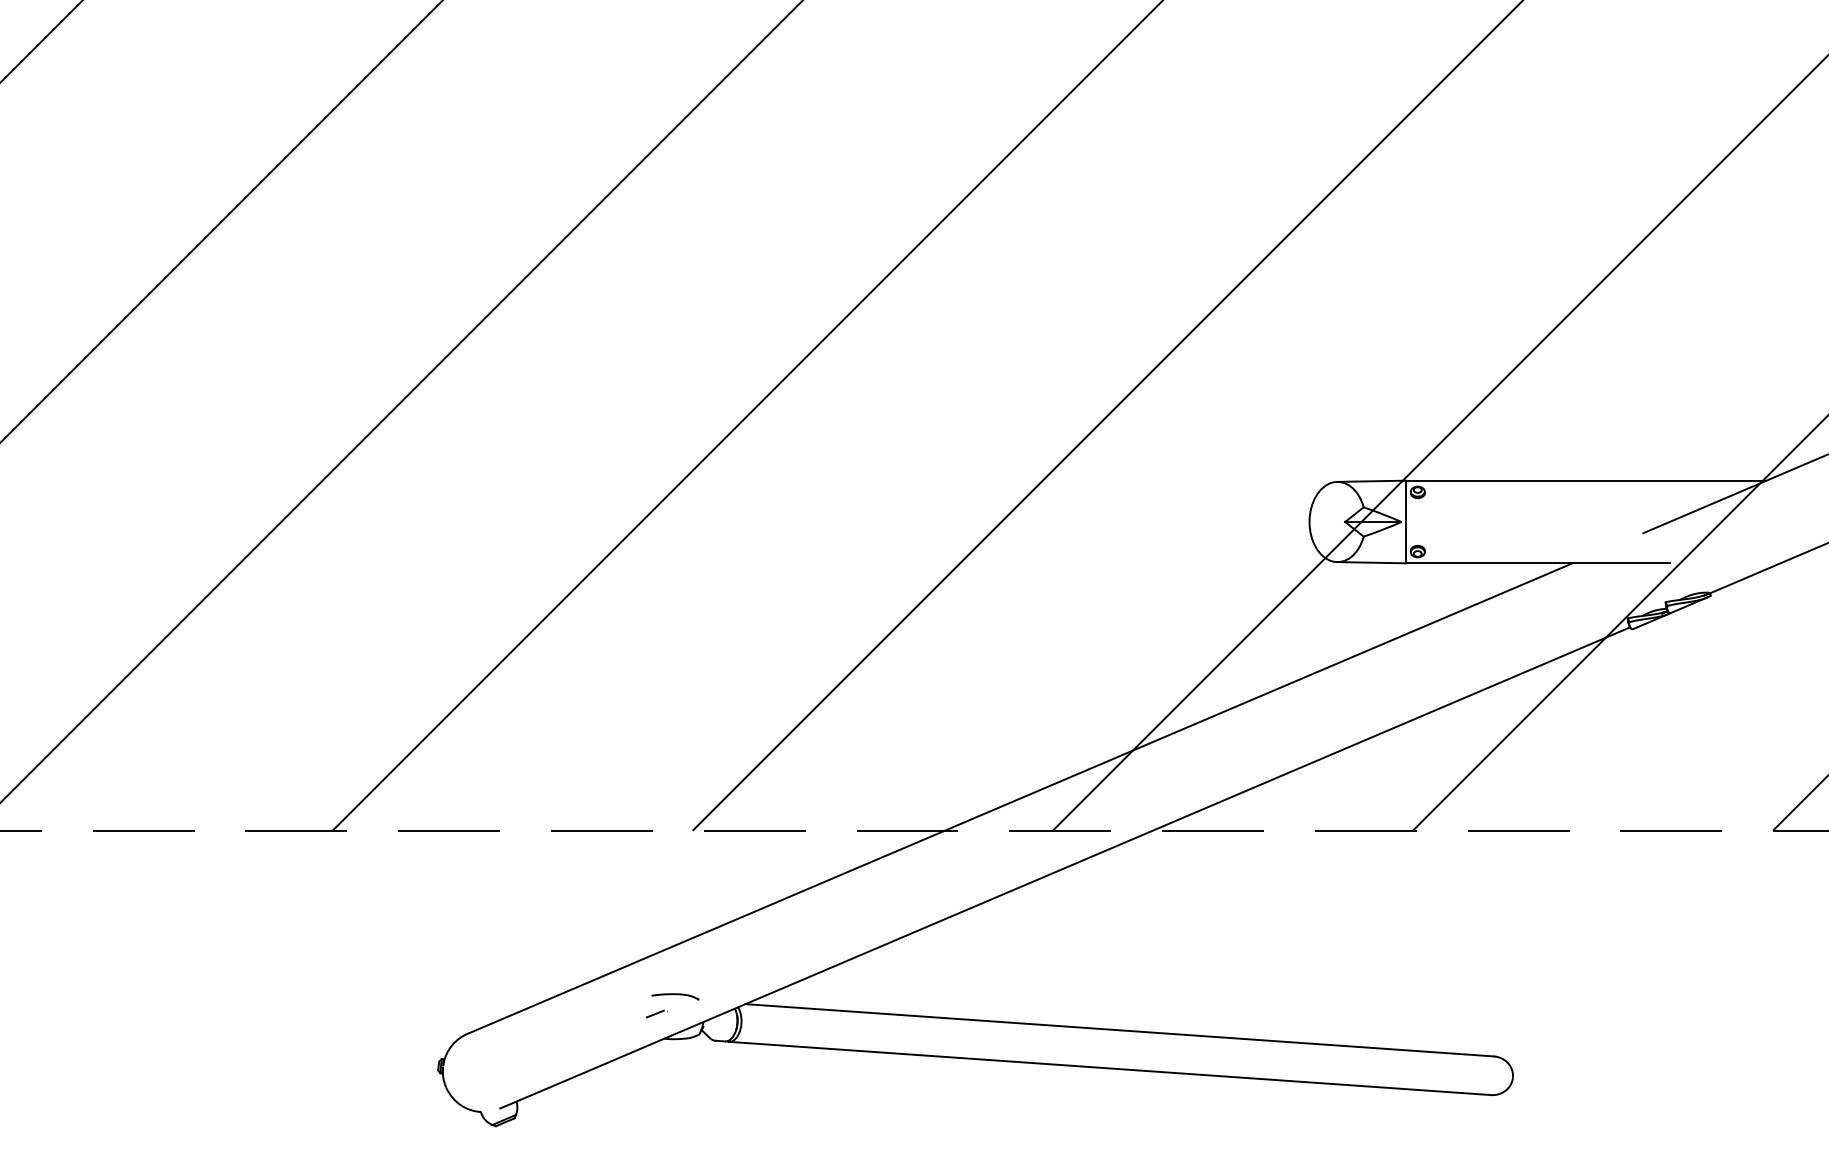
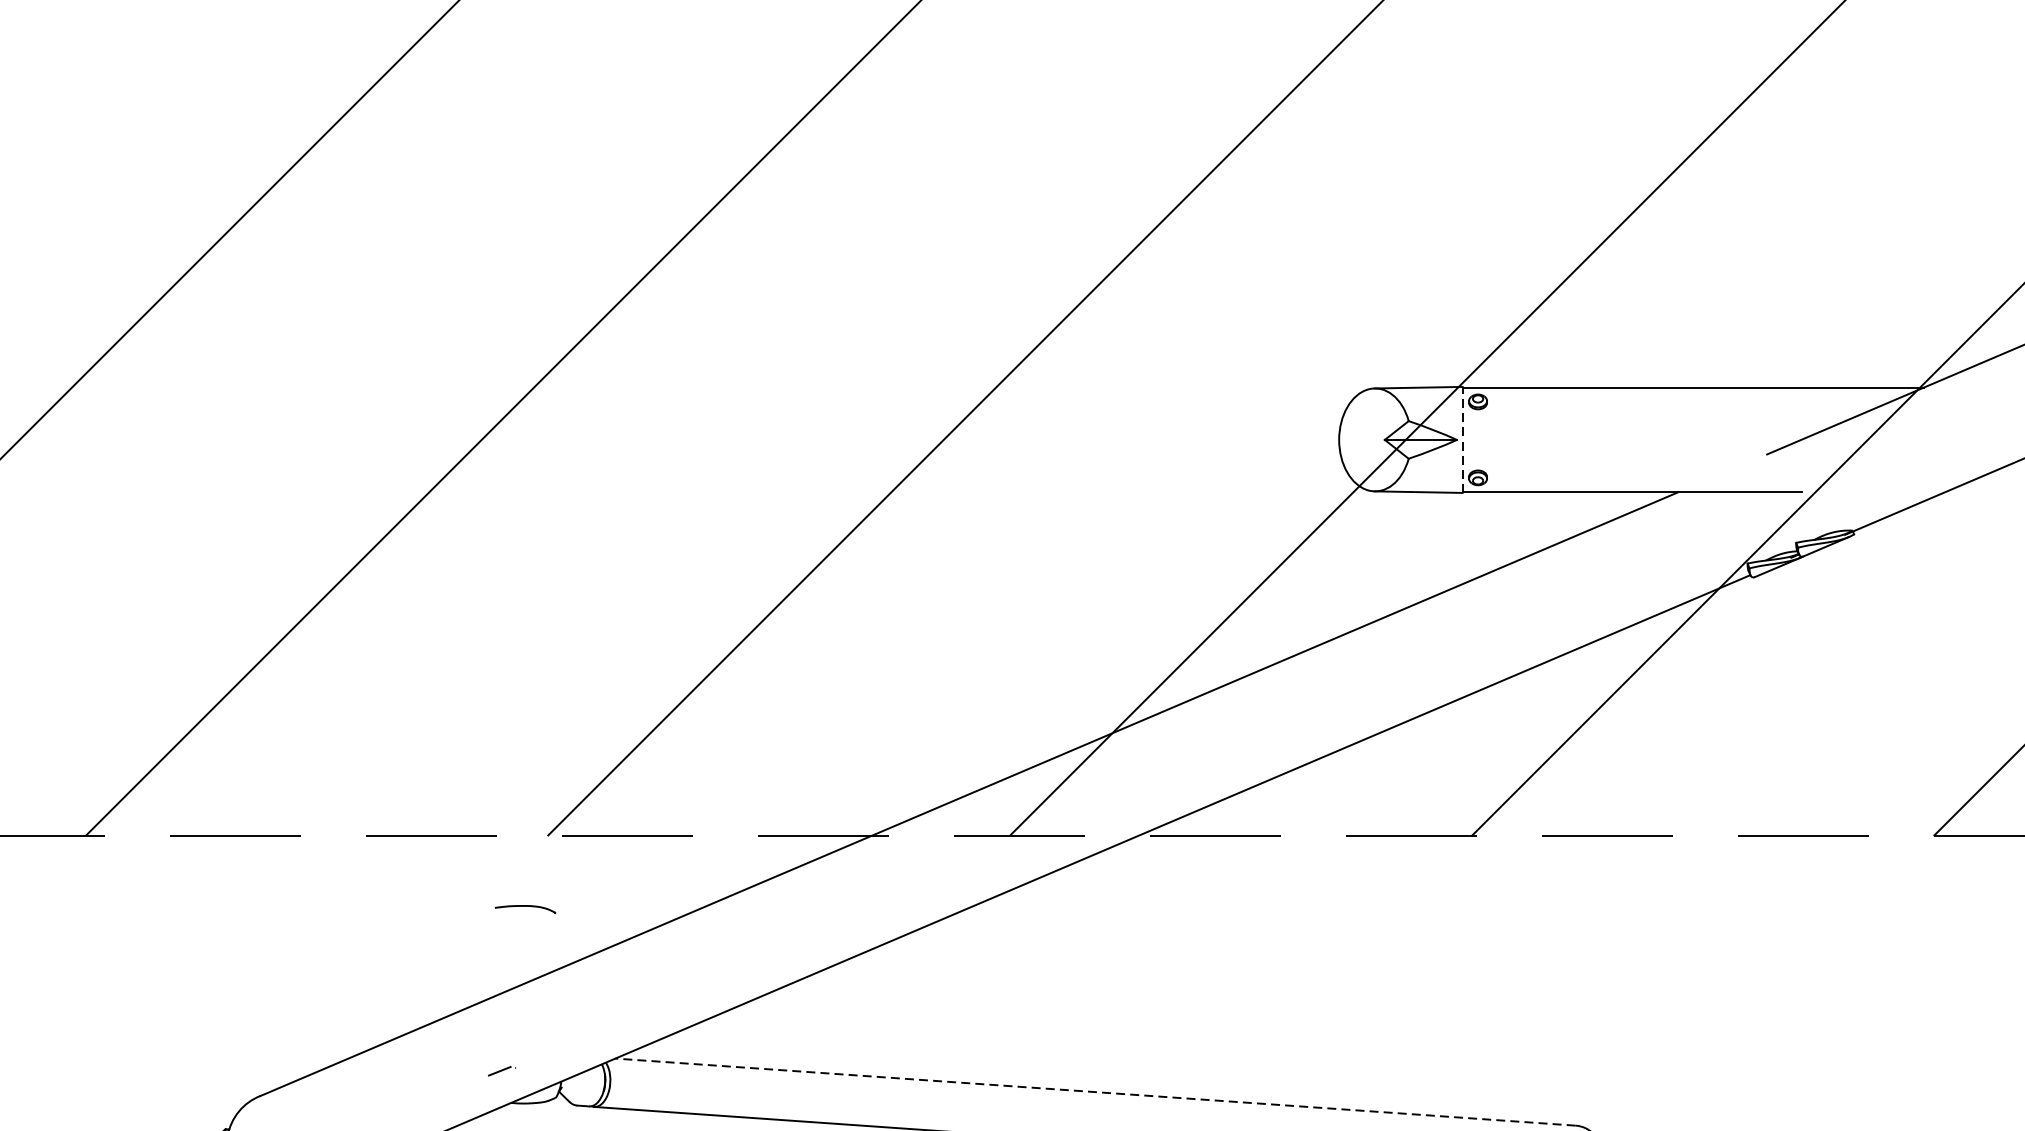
line: (1405, 521) -> (1462, 439), solid -> dashed
curve: (675, 995) -> (525, 907), moved
line: (1119, 1030) -> (1095, 1092), solid -> dashed

